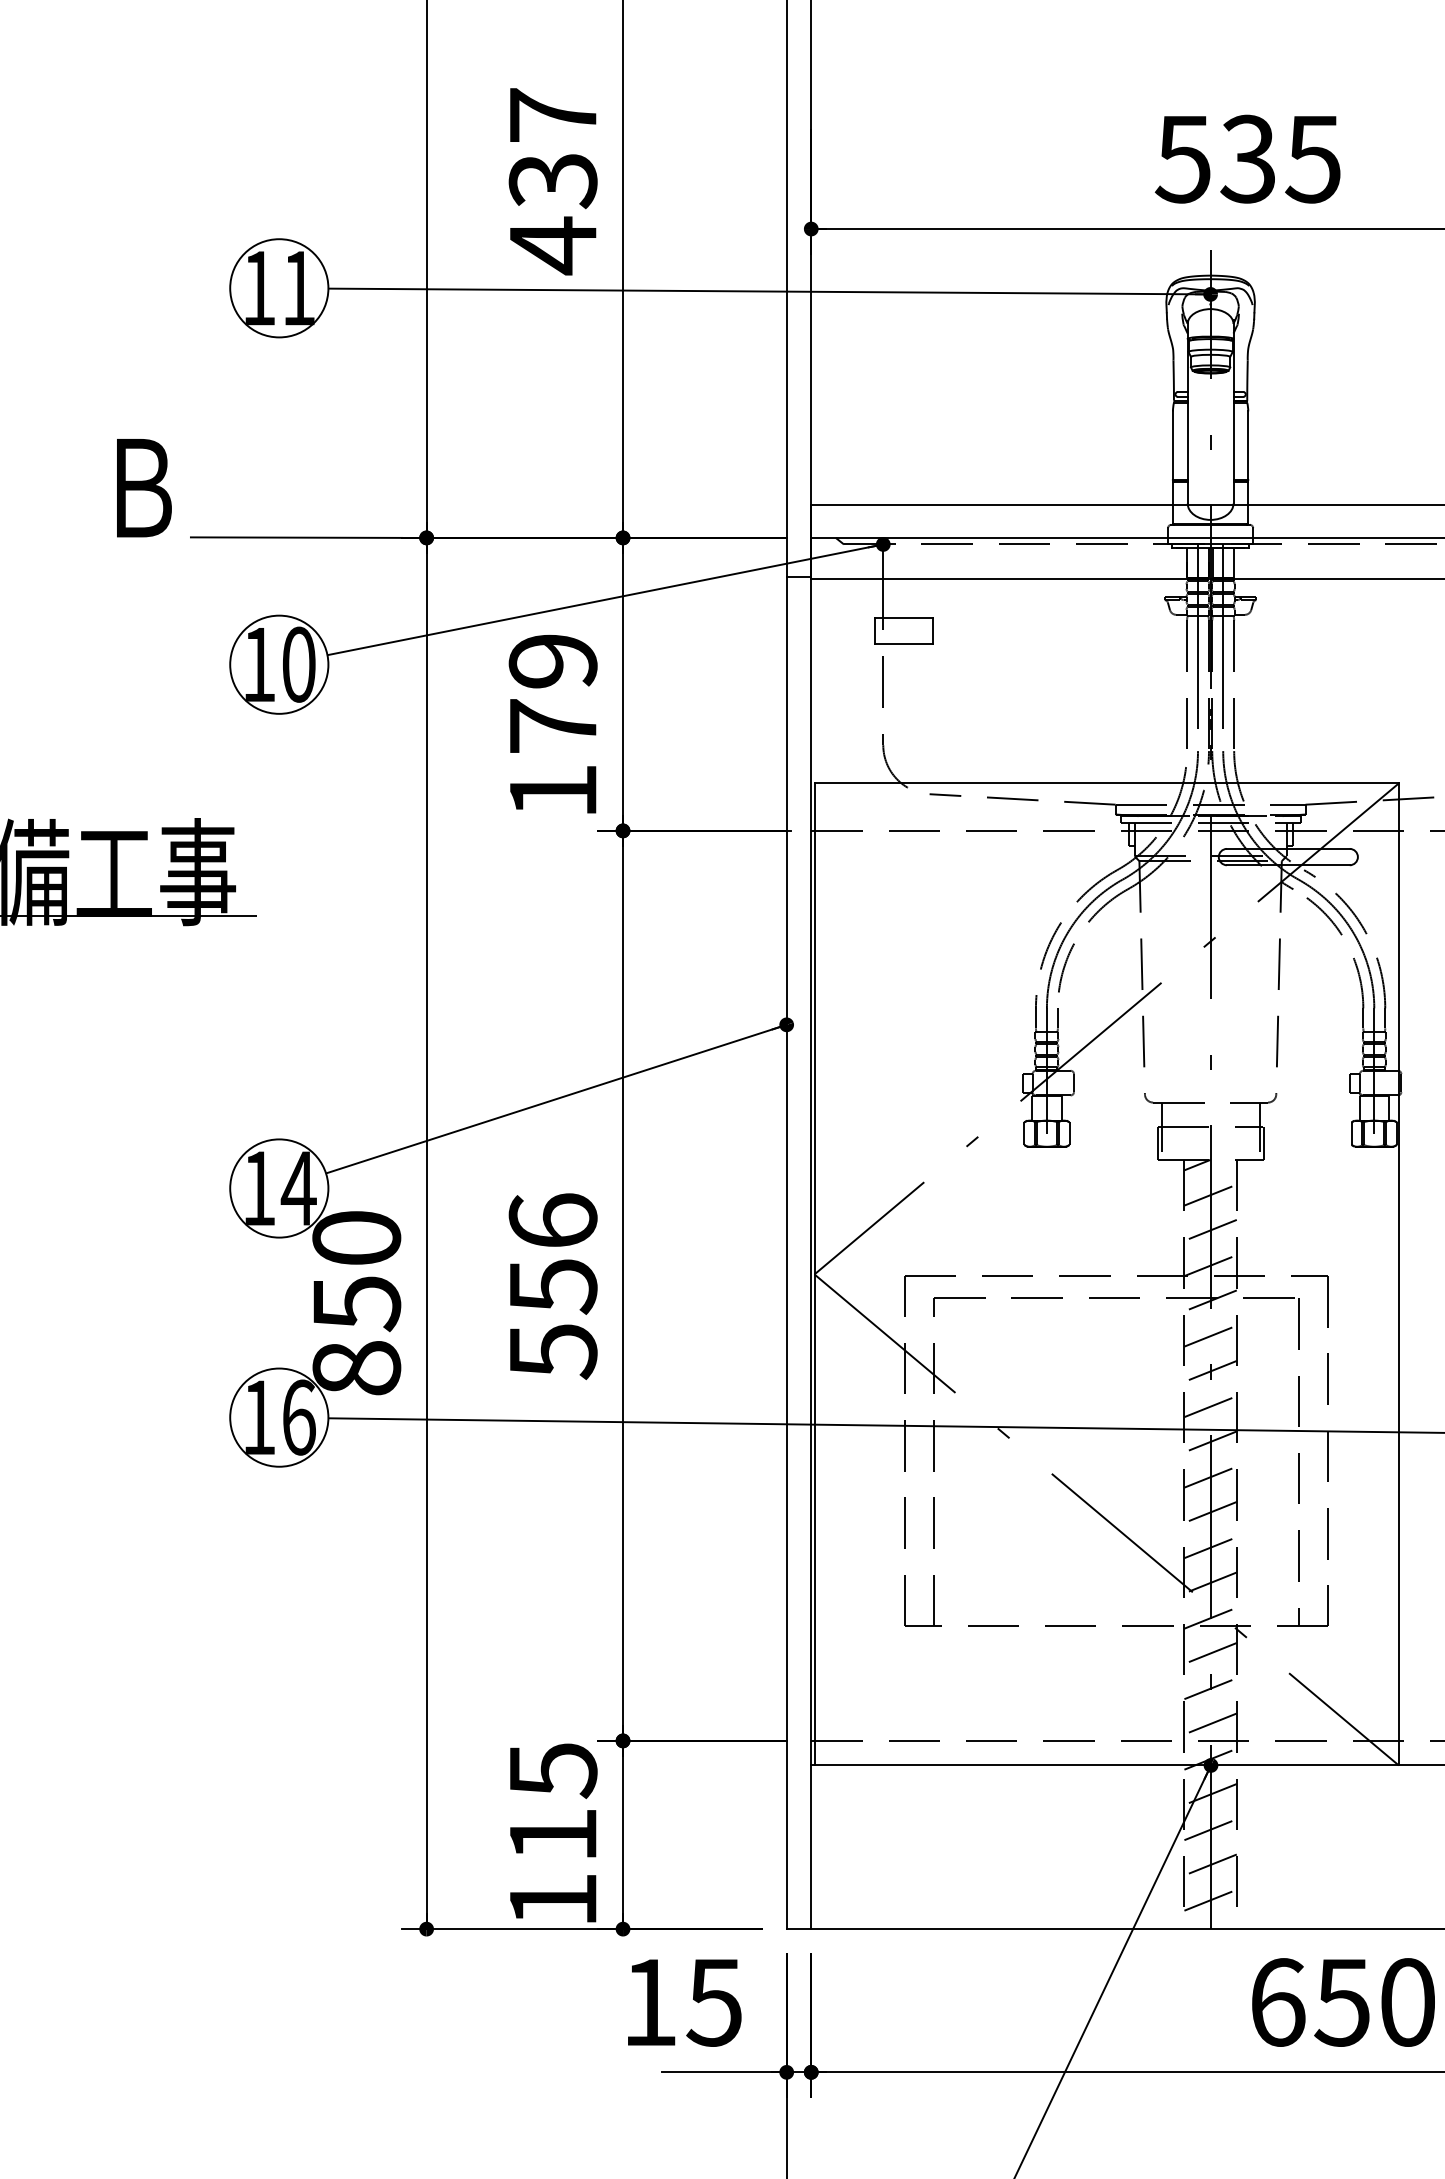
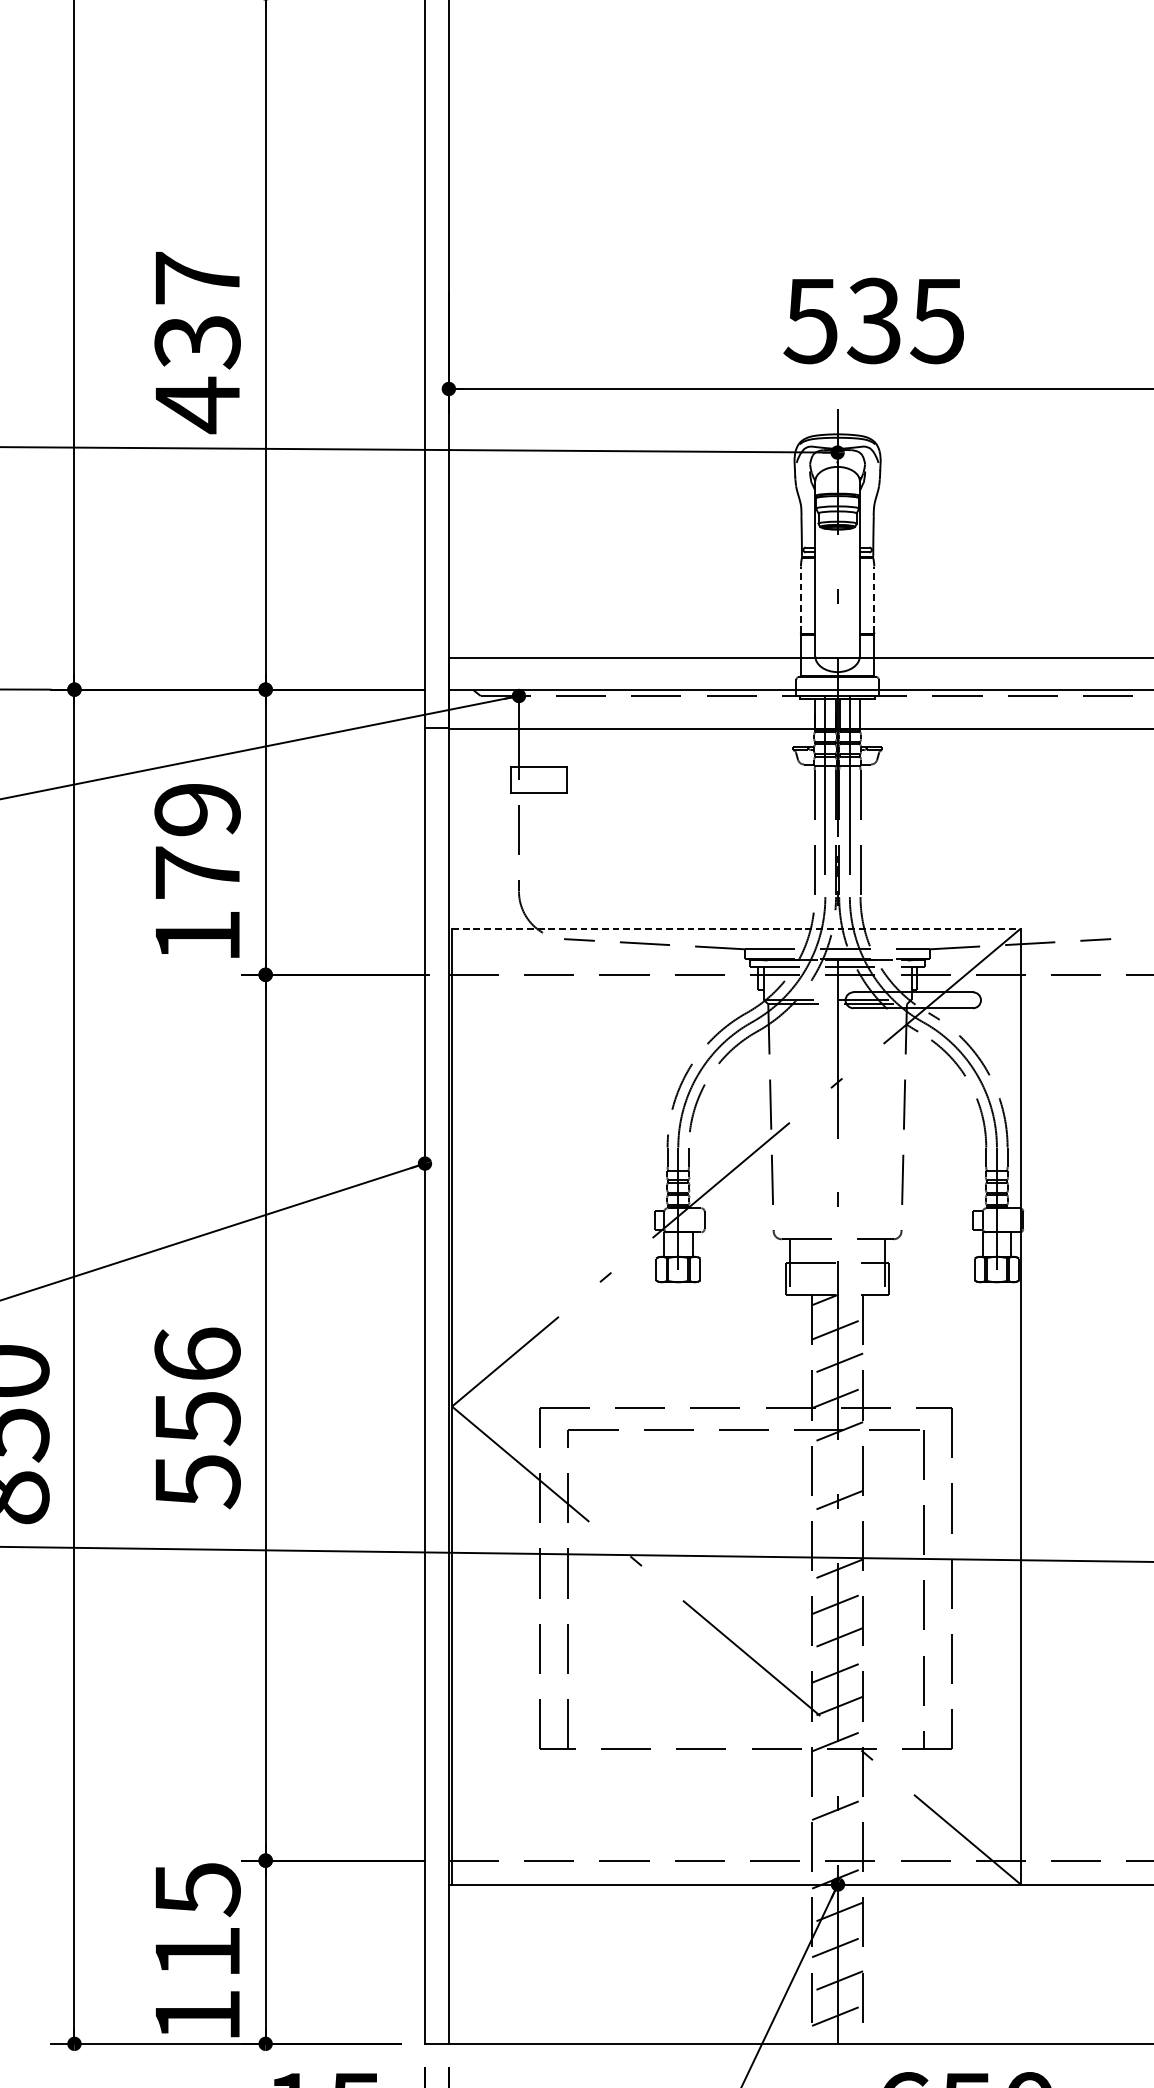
line: (1172, 445) -> (800, 599), solid -> dashed
line: (1248, 445) -> (874, 599), solid -> dashed
line: (1107, 783) -> (737, 928), solid -> dashed
line: (1210, 1335) -> (837, 1465), removed
line: (1210, 1406) -> (837, 1535), removed
line: (1210, 1652) -> (837, 1774), removed
line: (1210, 1723) -> (837, 1843), removed

